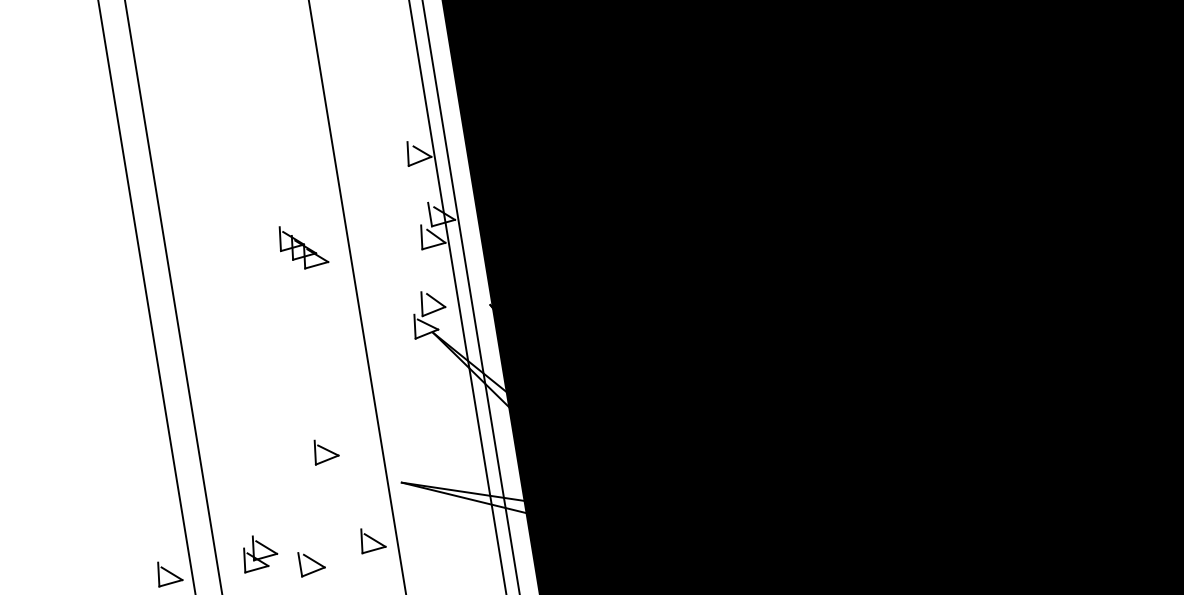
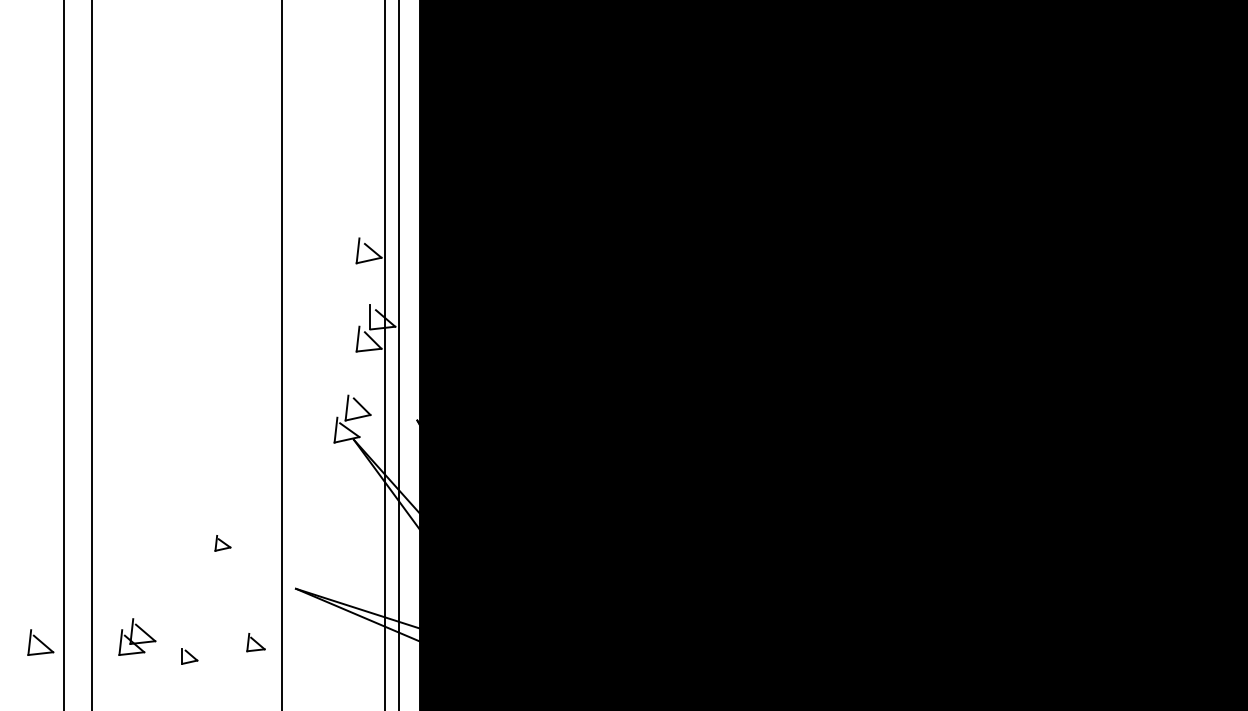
part: (302, 245) -> (233, 327), removed
part: (325, 451) -> (222, 543), size x0.6
part: (371, 539) -> (255, 642), size x0.7
part: (311, 563) -> (189, 656), size x0.6

